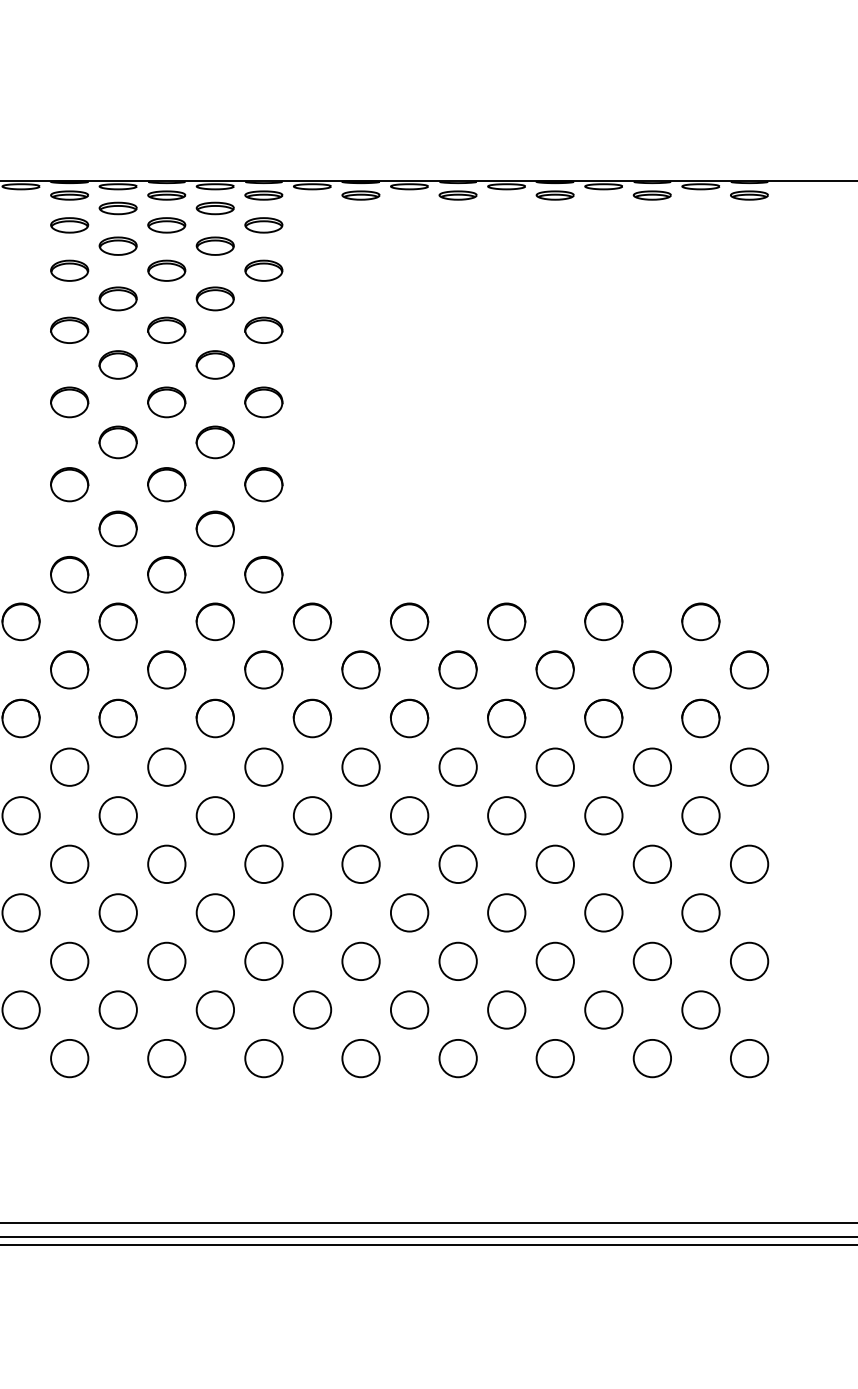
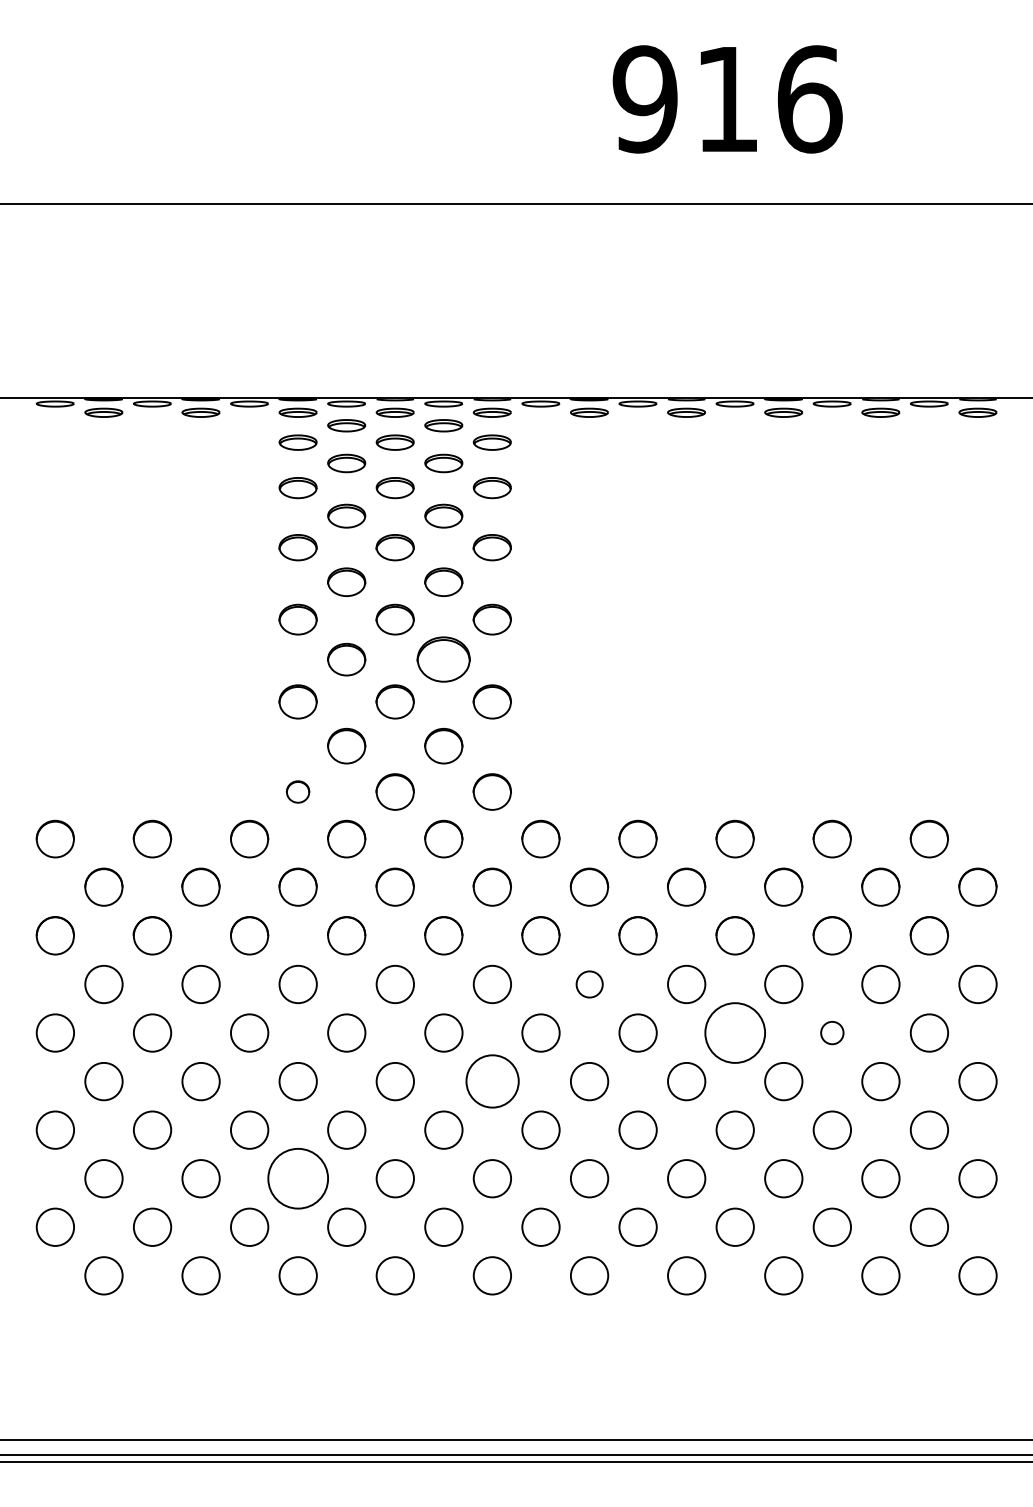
part: (215, 442) -> (443, 659), size x1.4
part: (69, 574) -> (297, 791), size x0.6
circle: (361, 767) -> (589, 984), size x0.7
circle: (506, 815) -> (734, 1032), size x1.6
circle: (604, 815) -> (832, 1032), size x0.6
circle: (263, 864) -> (491, 1081), size x1.4
circle: (69, 961) -> (297, 1178), size x1.6

